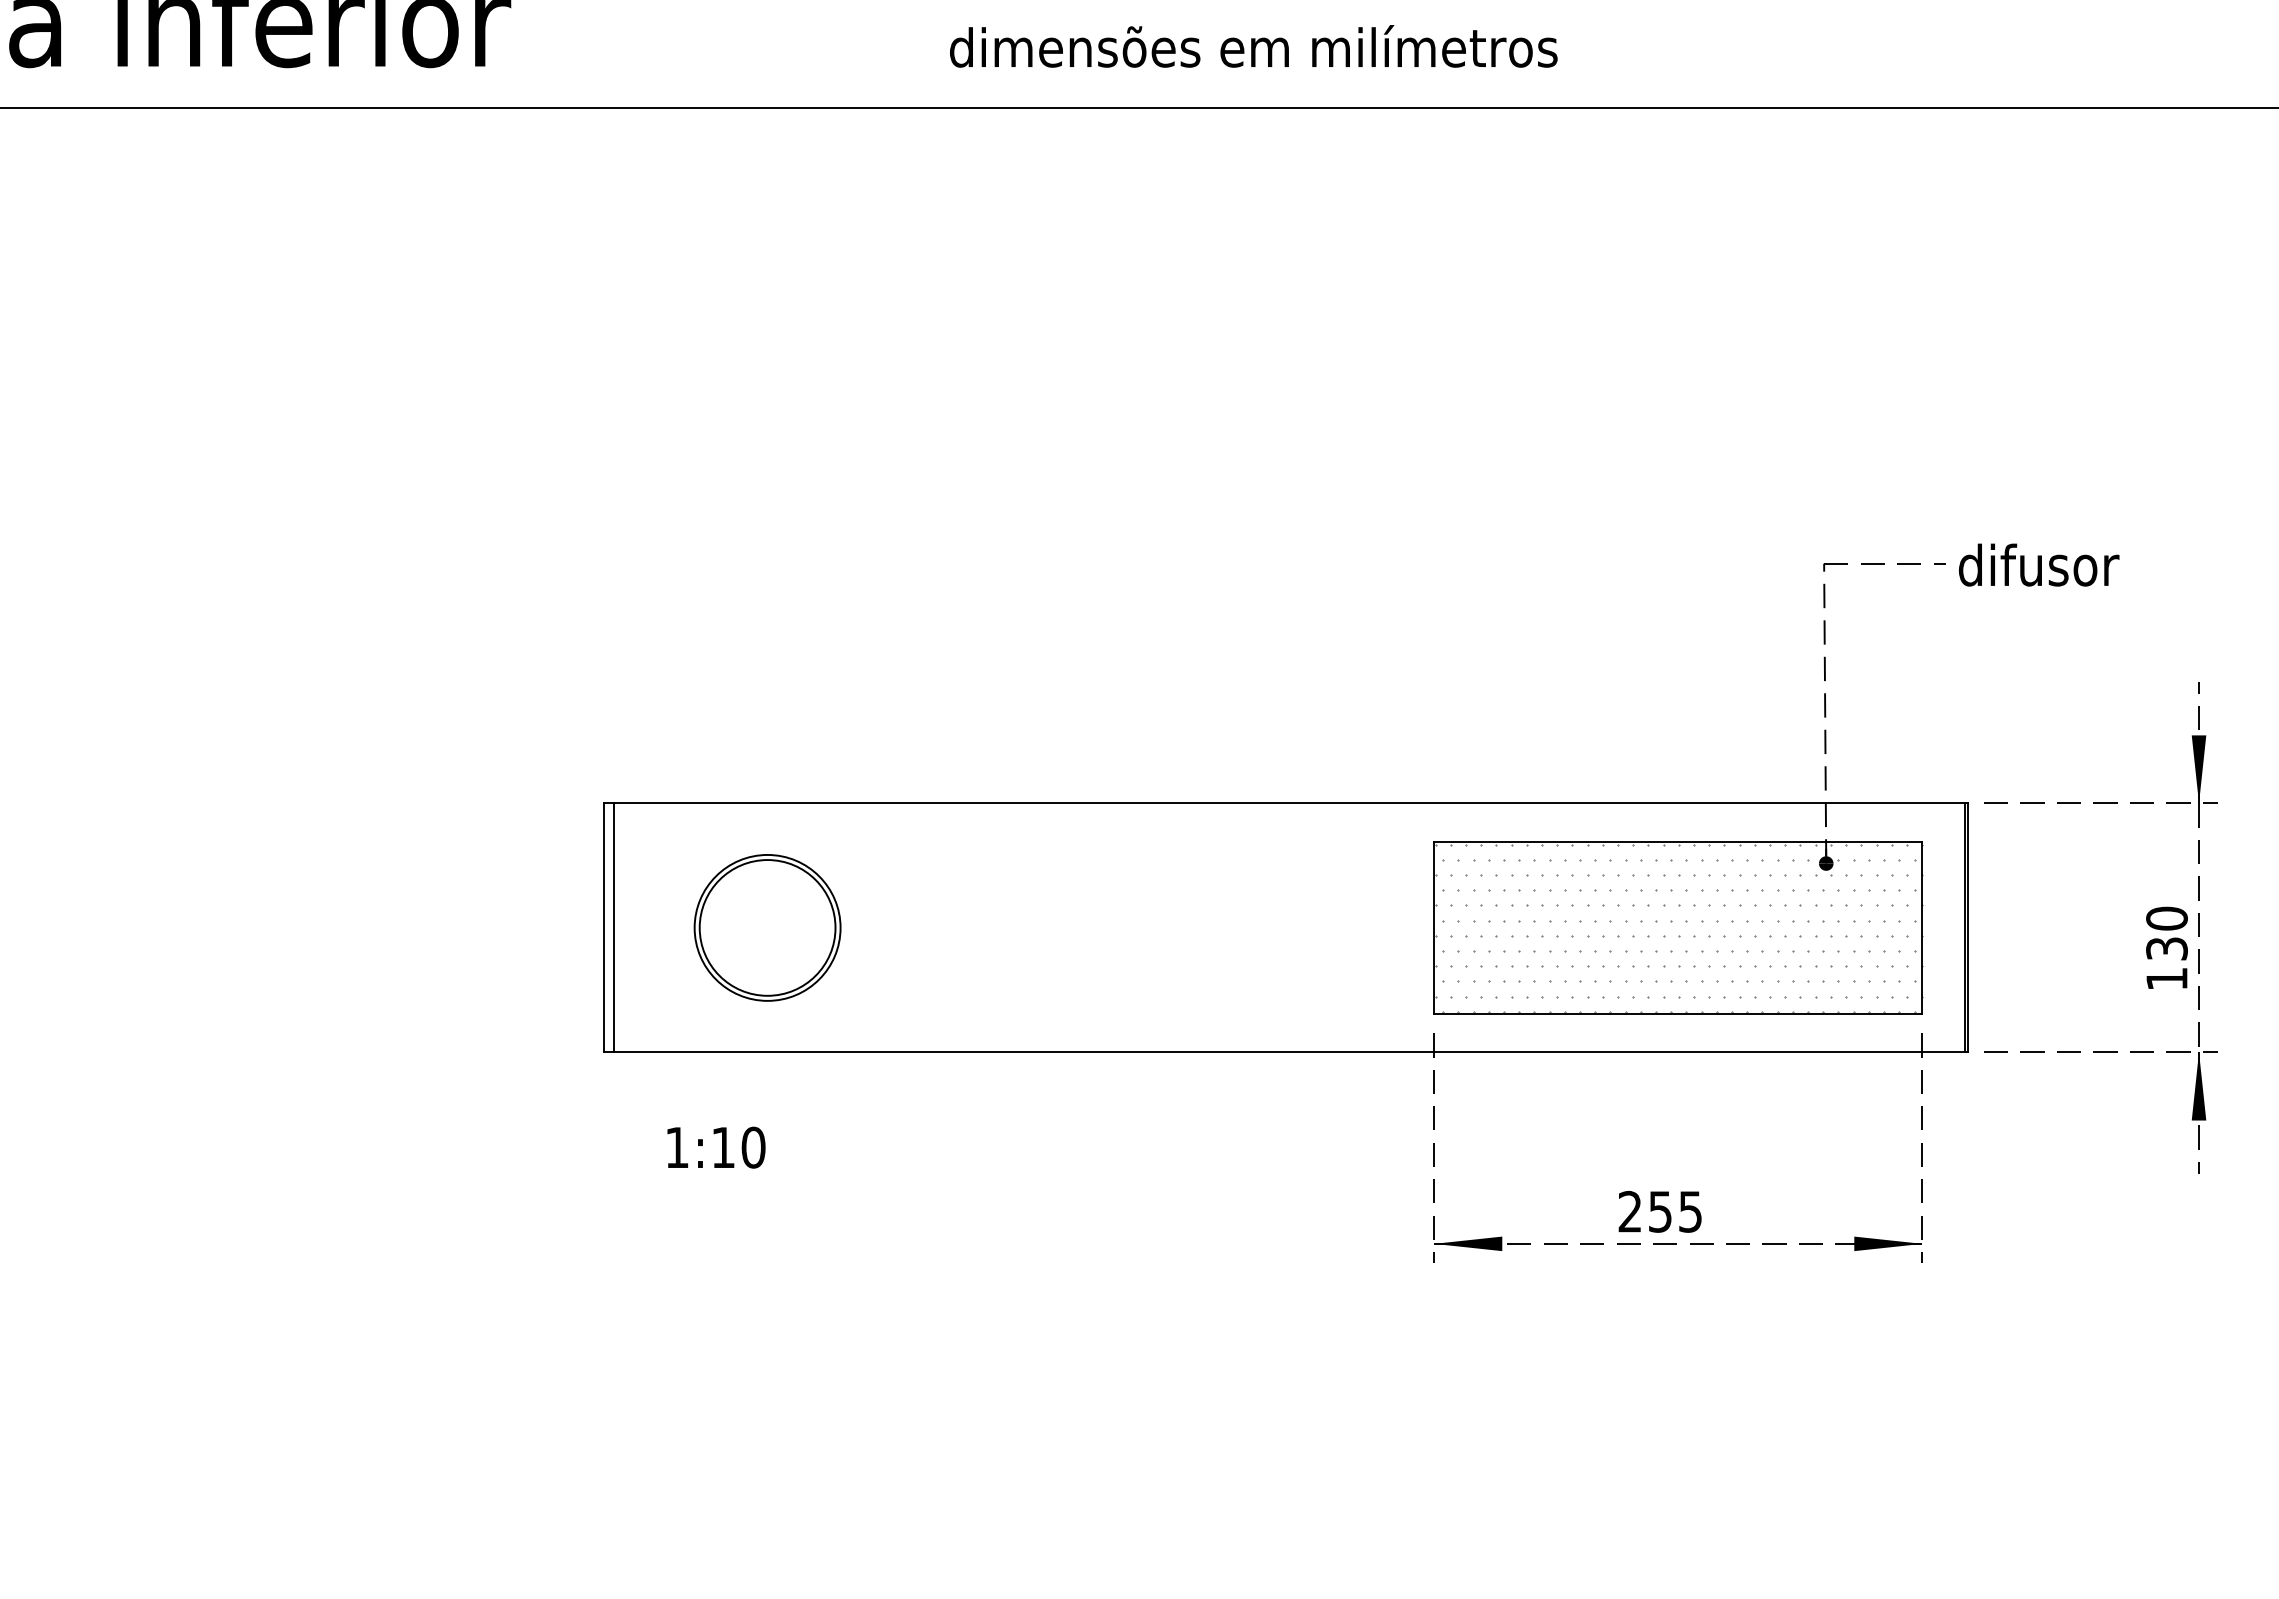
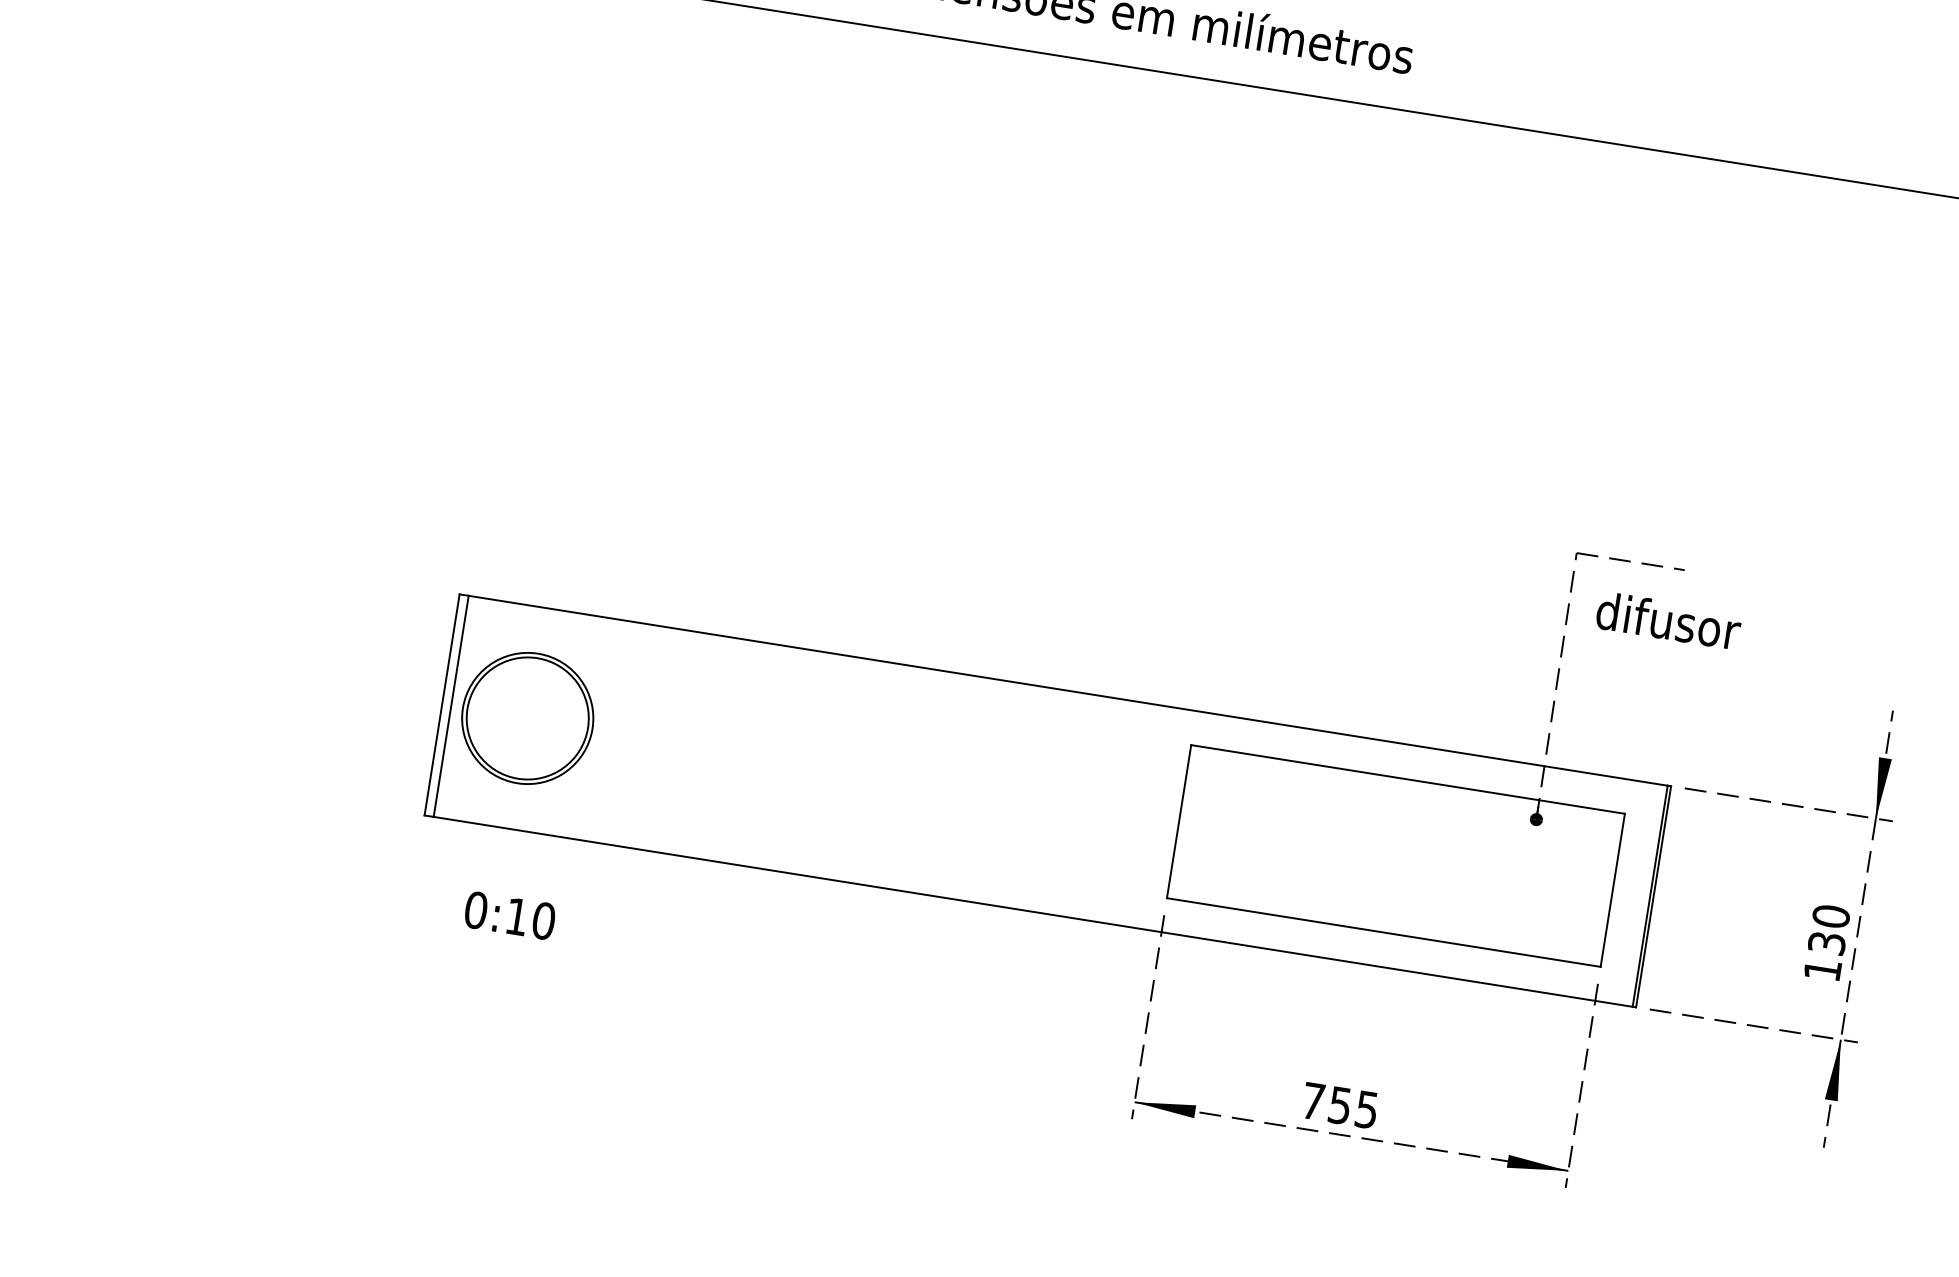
text: (2039, 564) -> (1669, 620), moved
part: (767, 927) -> (527, 718), moved
hatch: (1678, 927) -> (1396, 855), removed
text: (677, 1147) -> (476, 910), 1:10 -> 0:10
text: (1629, 1211) -> (1312, 1100), 255 -> 755

